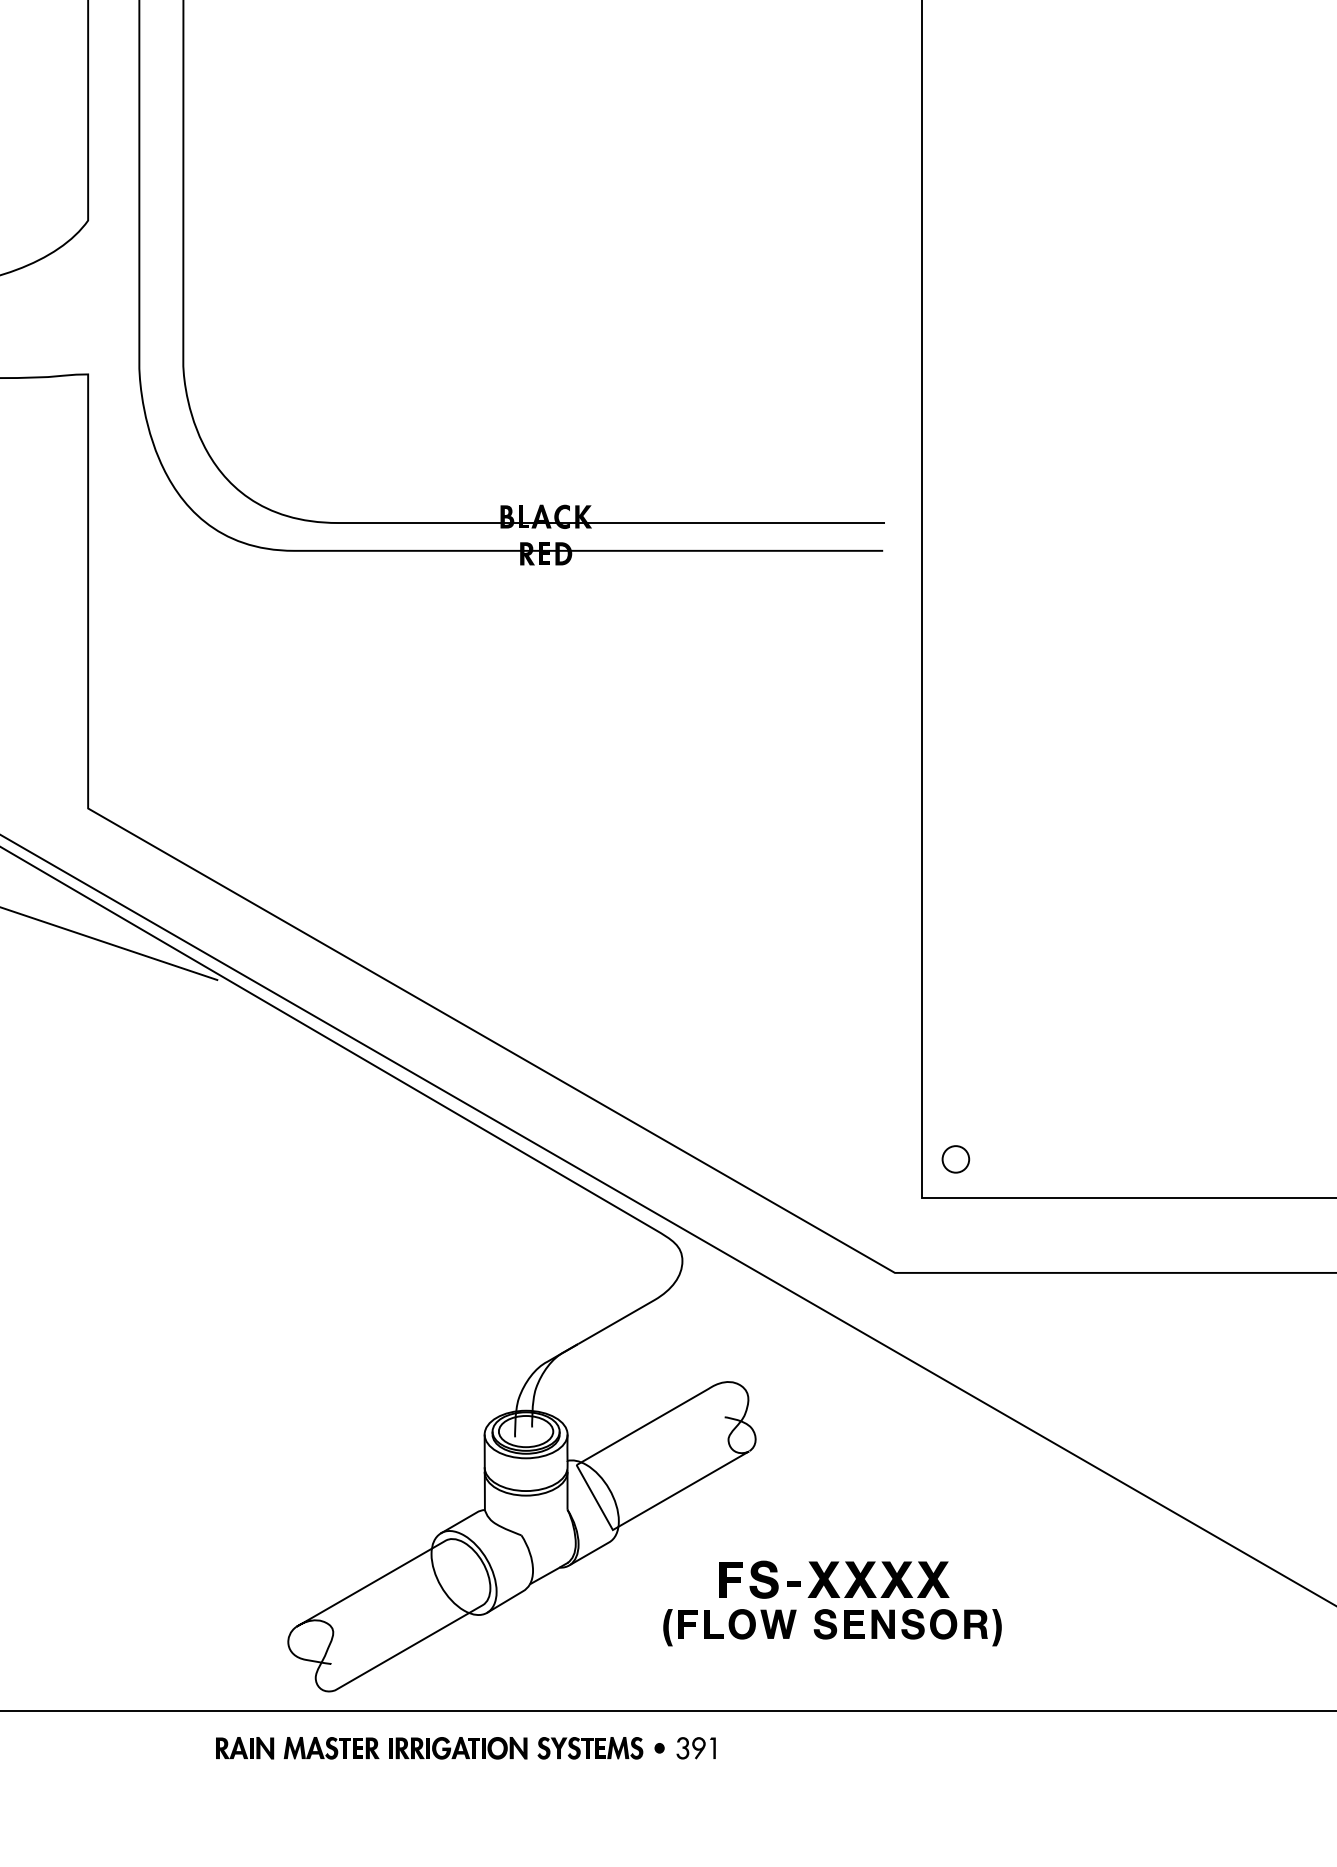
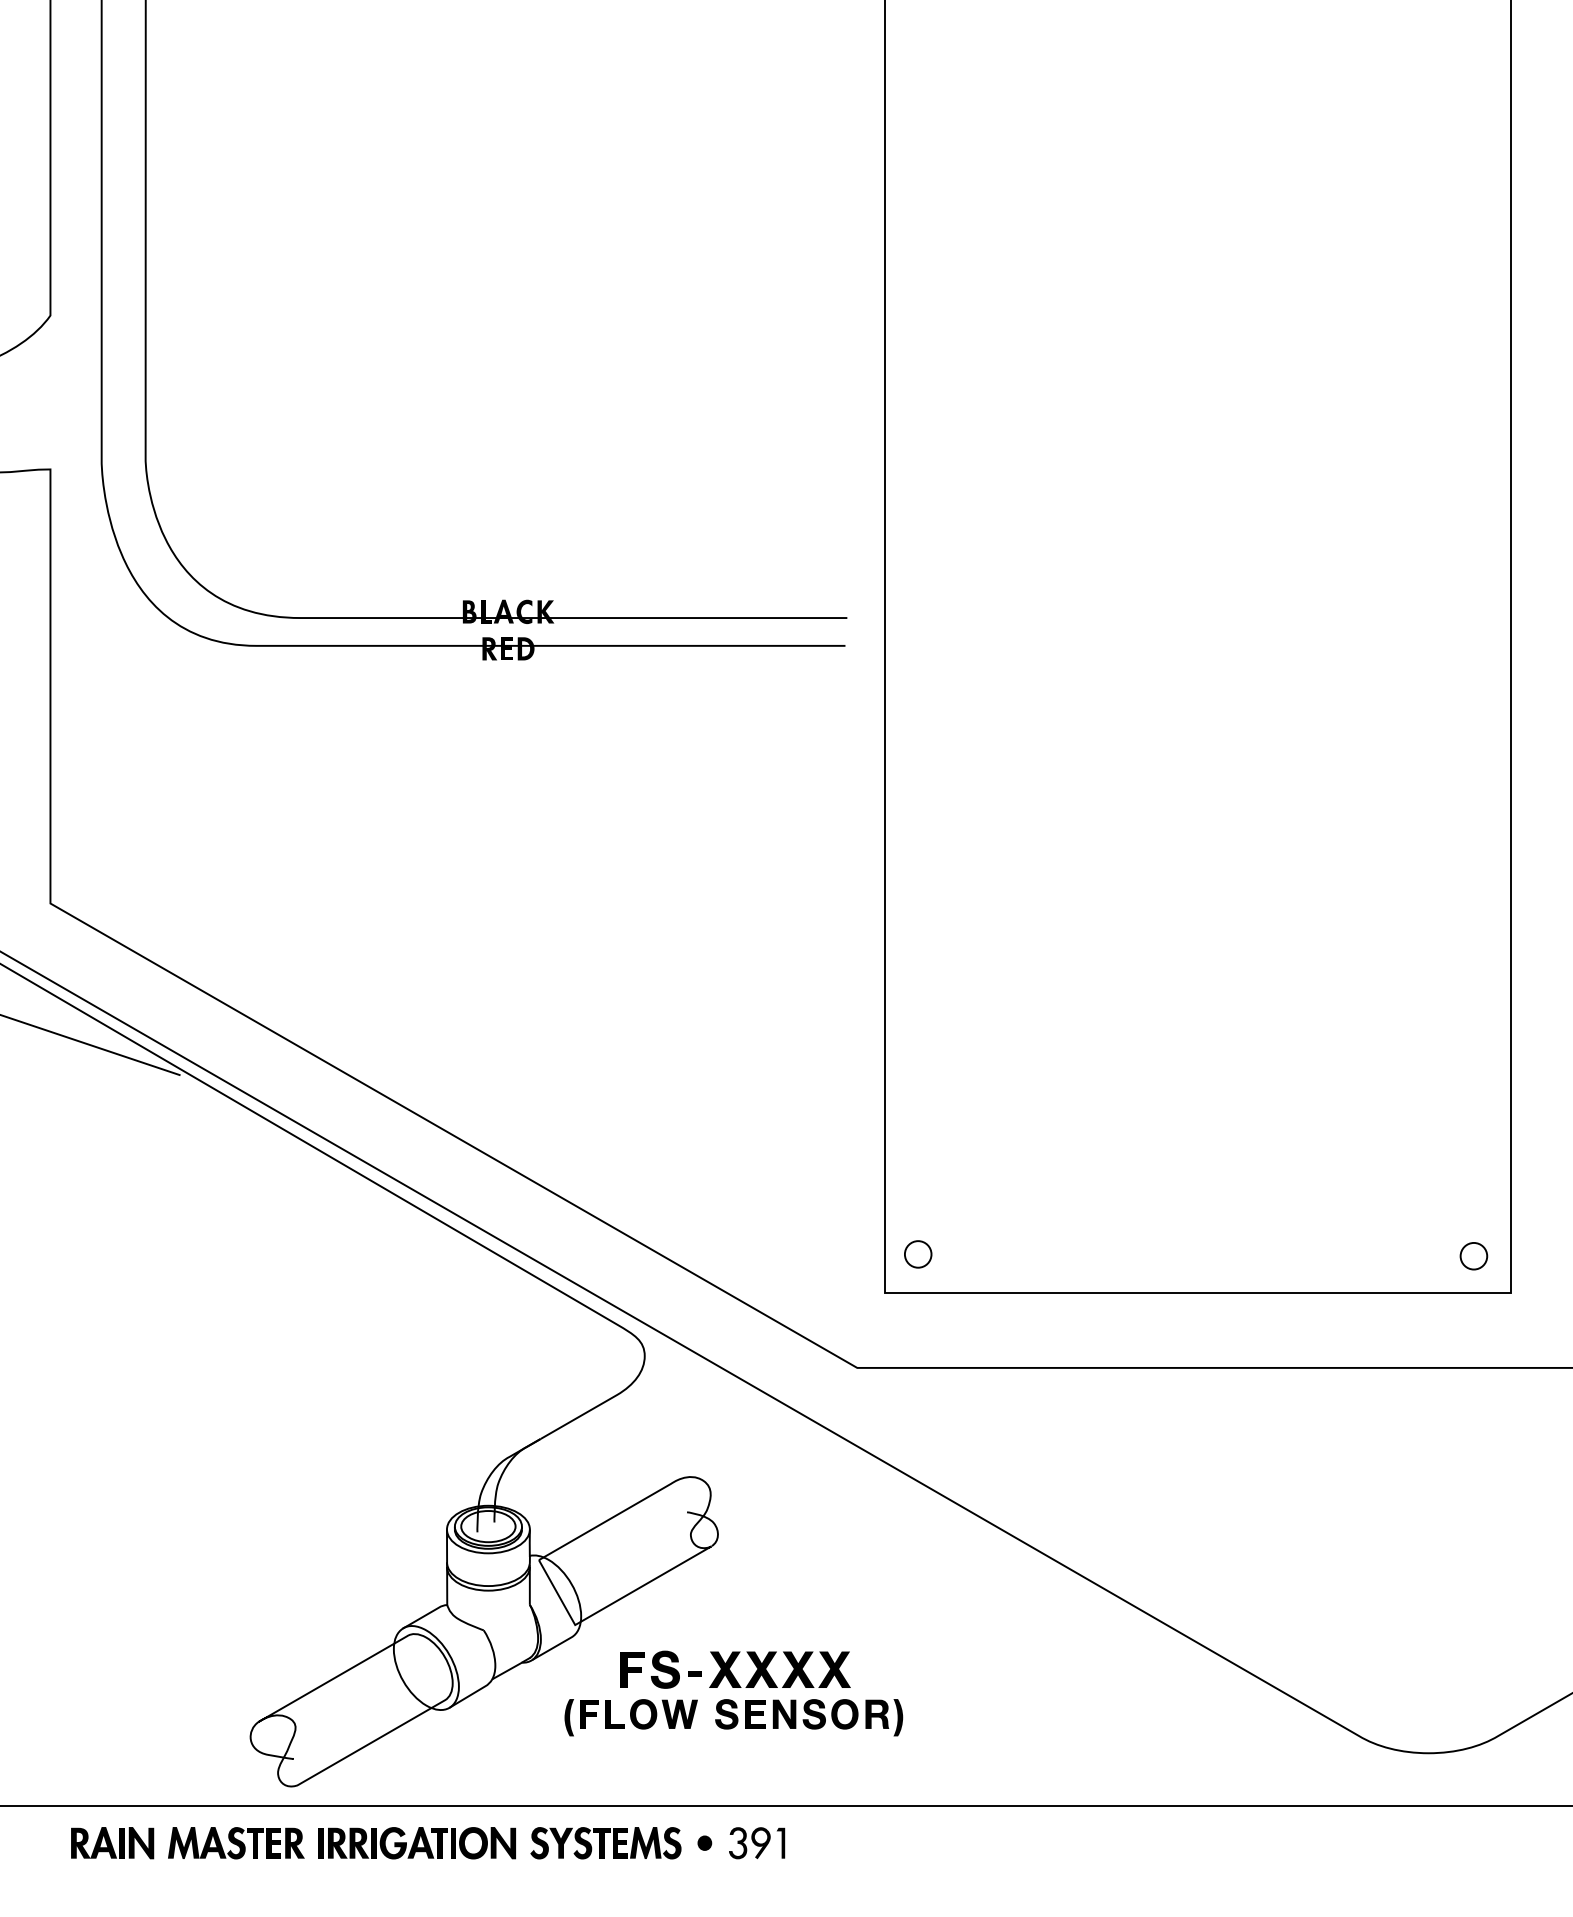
part: (832, 1603) -> (733, 1693), moved
part: (466, 1748) -> (428, 1843), size x1.43

